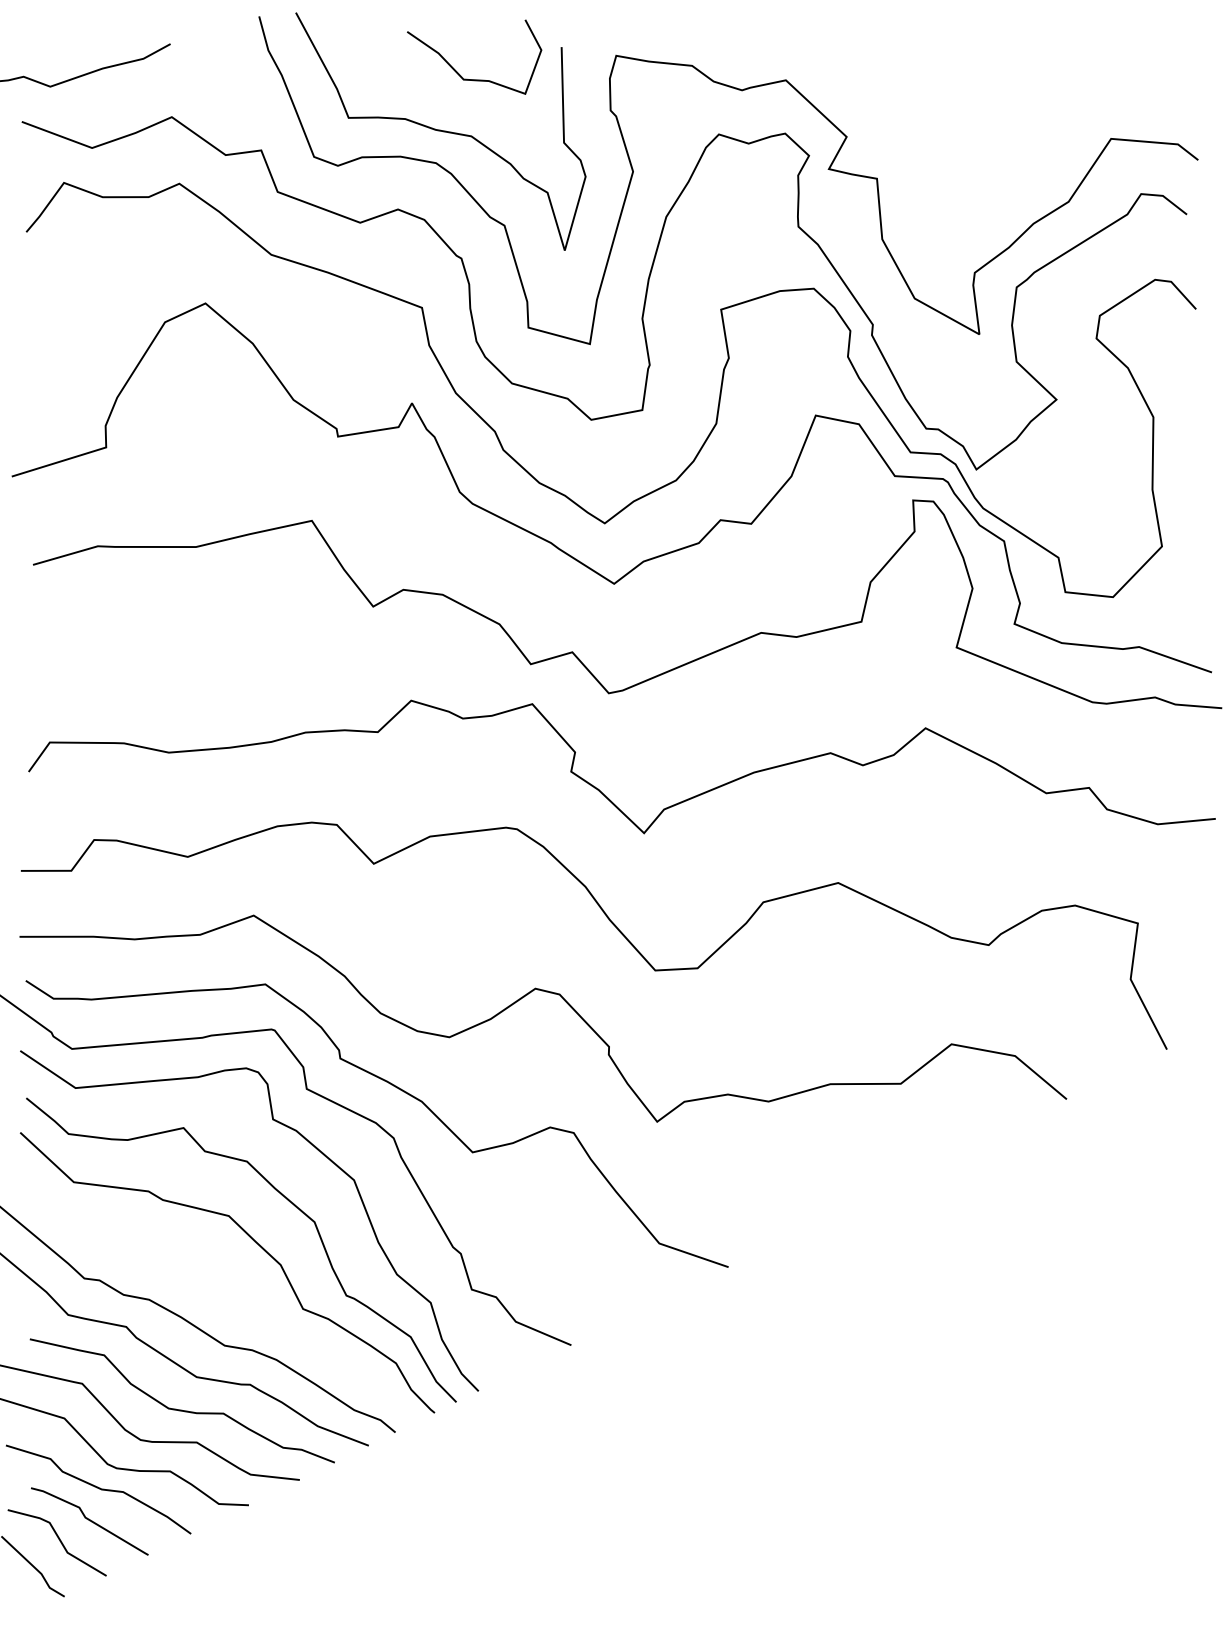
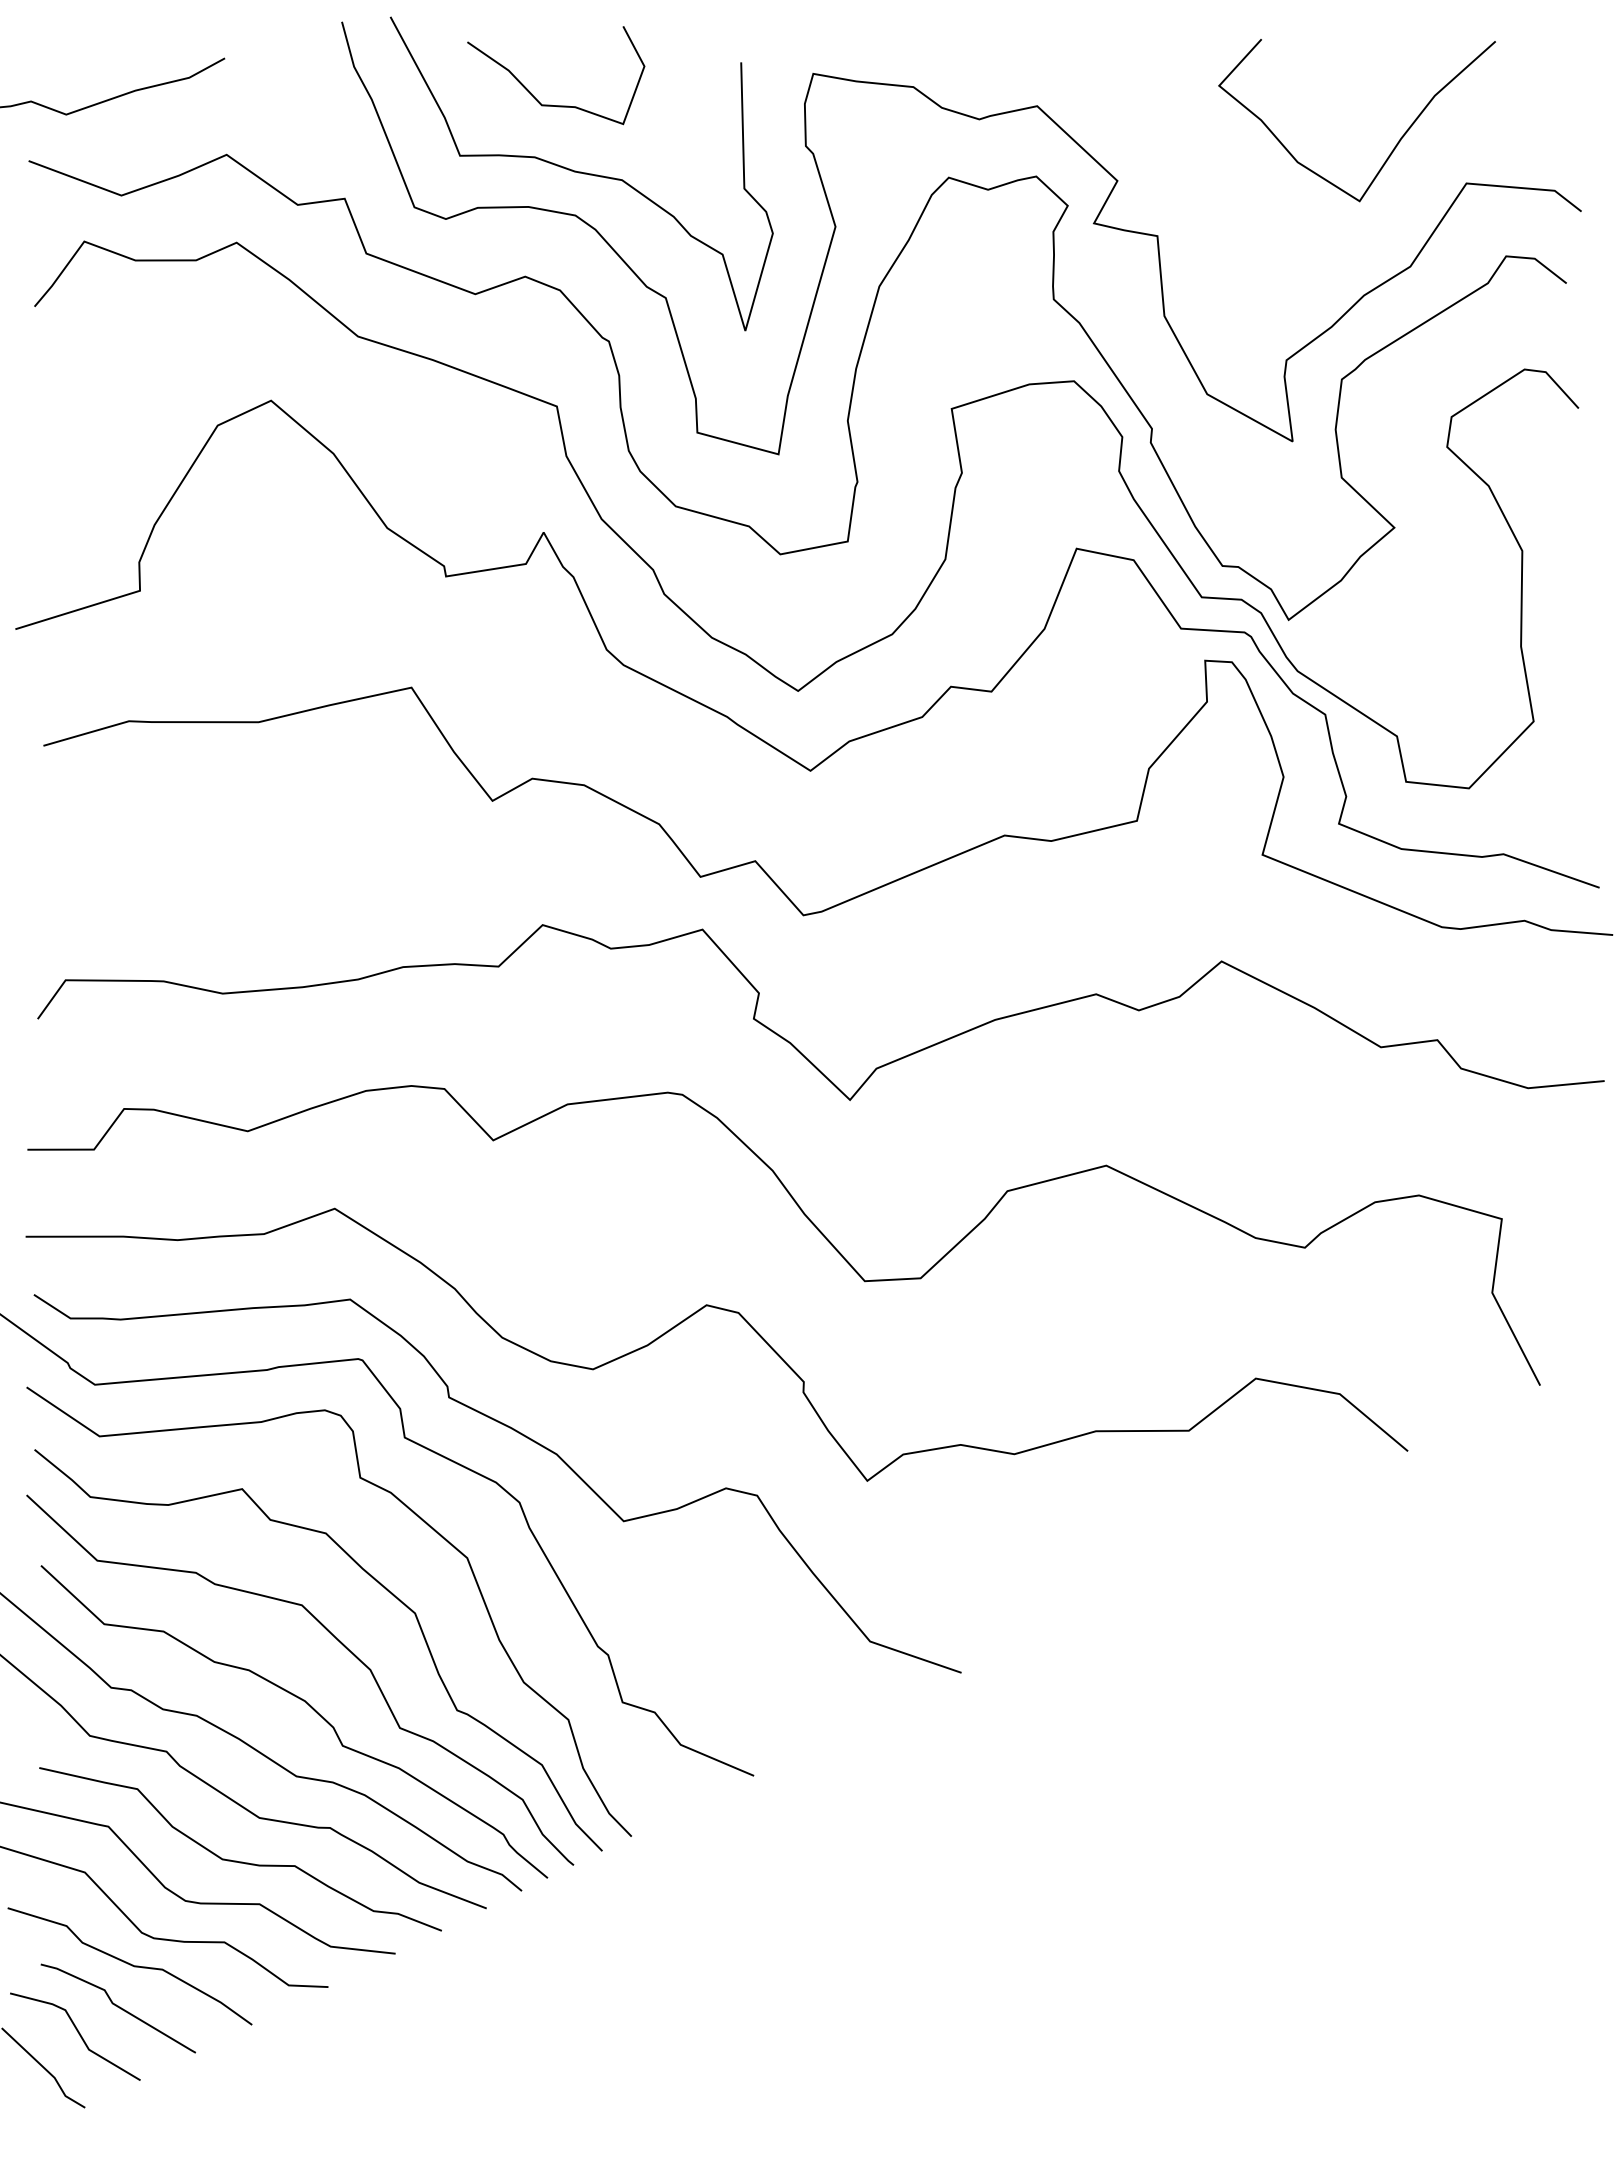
curve: (470, 79) -> (551, 104), moved
curve: (1056, 110) -> (1394, 146), added
curve: (234, 1292) -> (309, 1706), added

